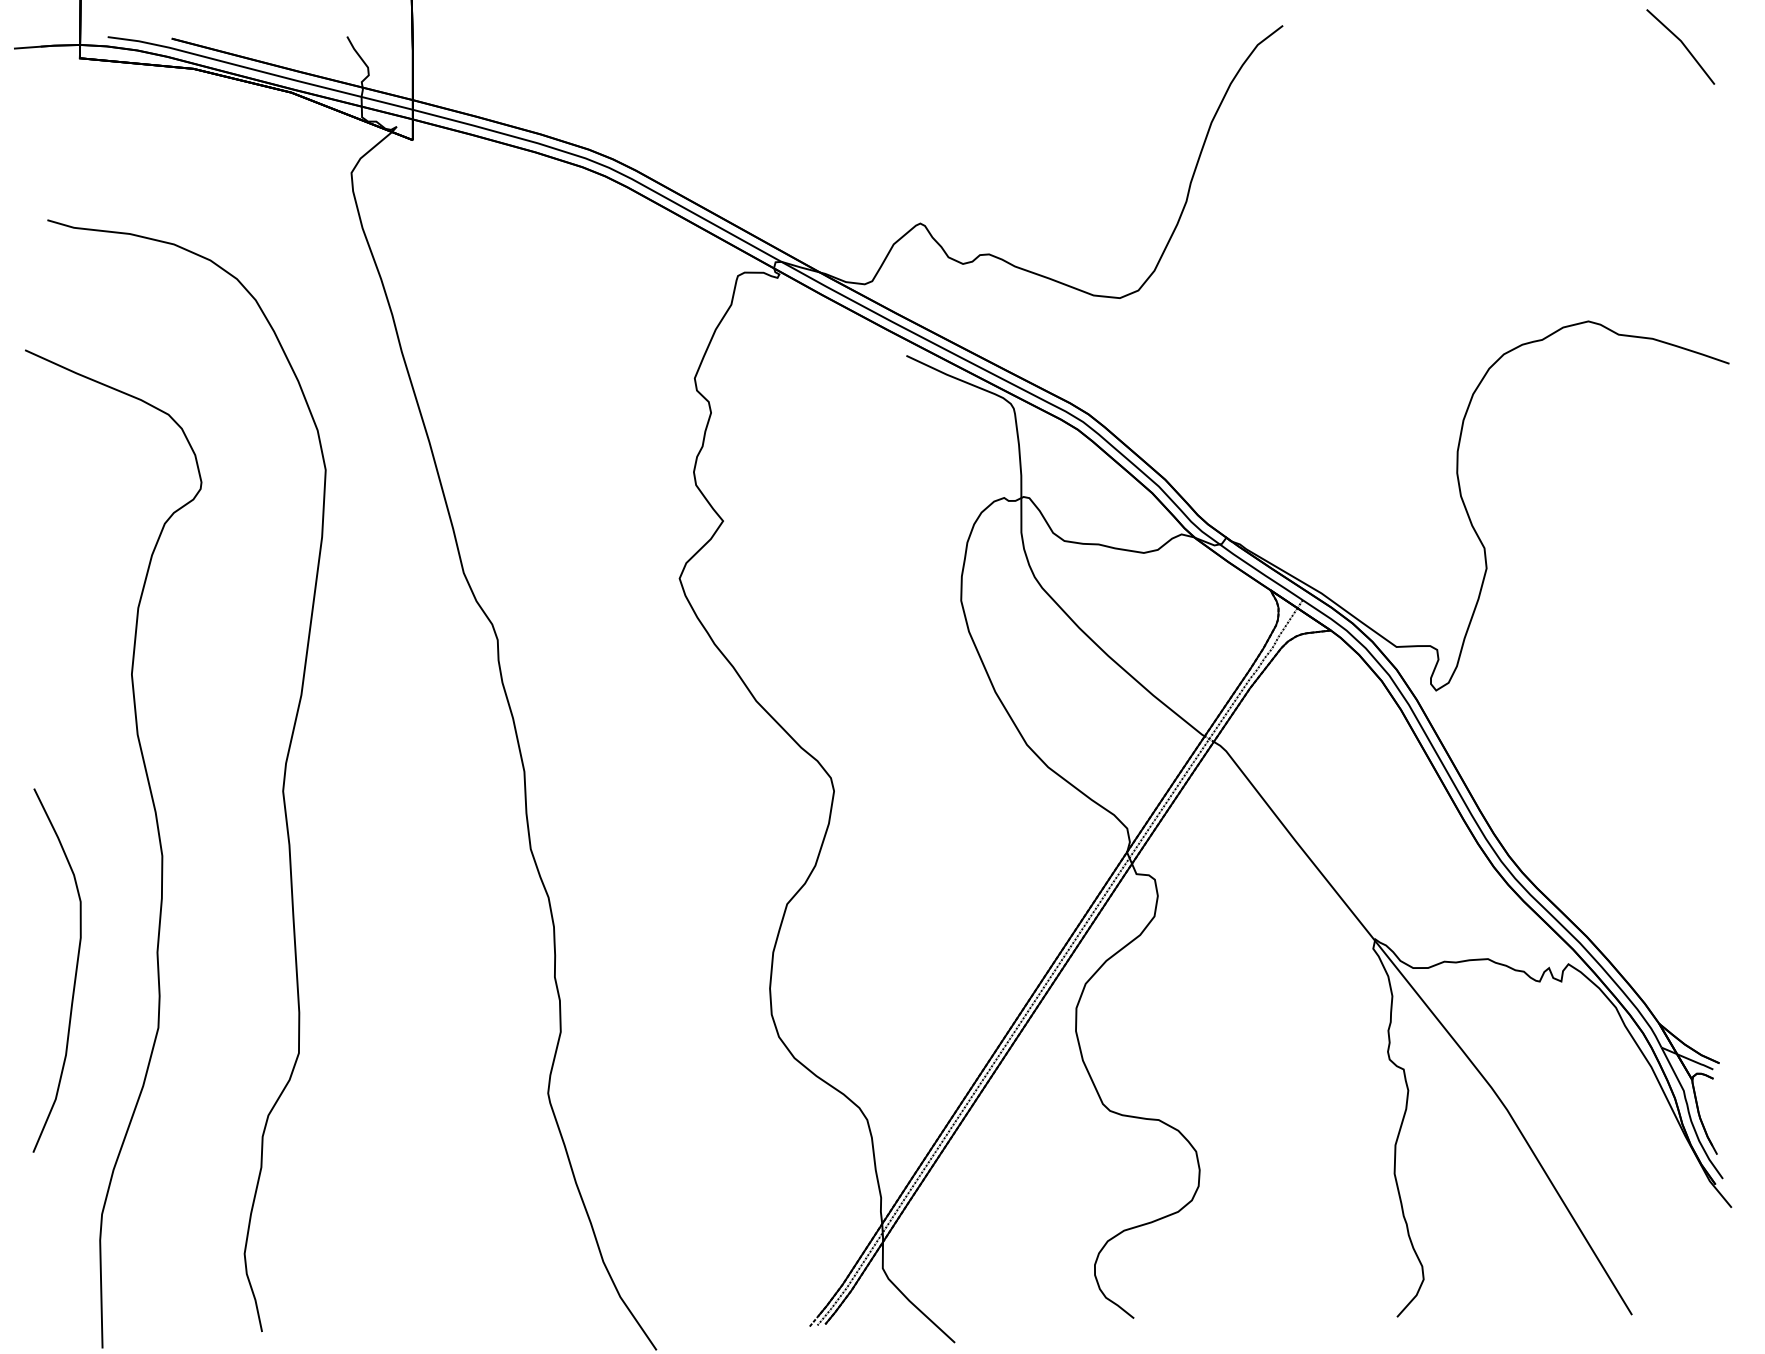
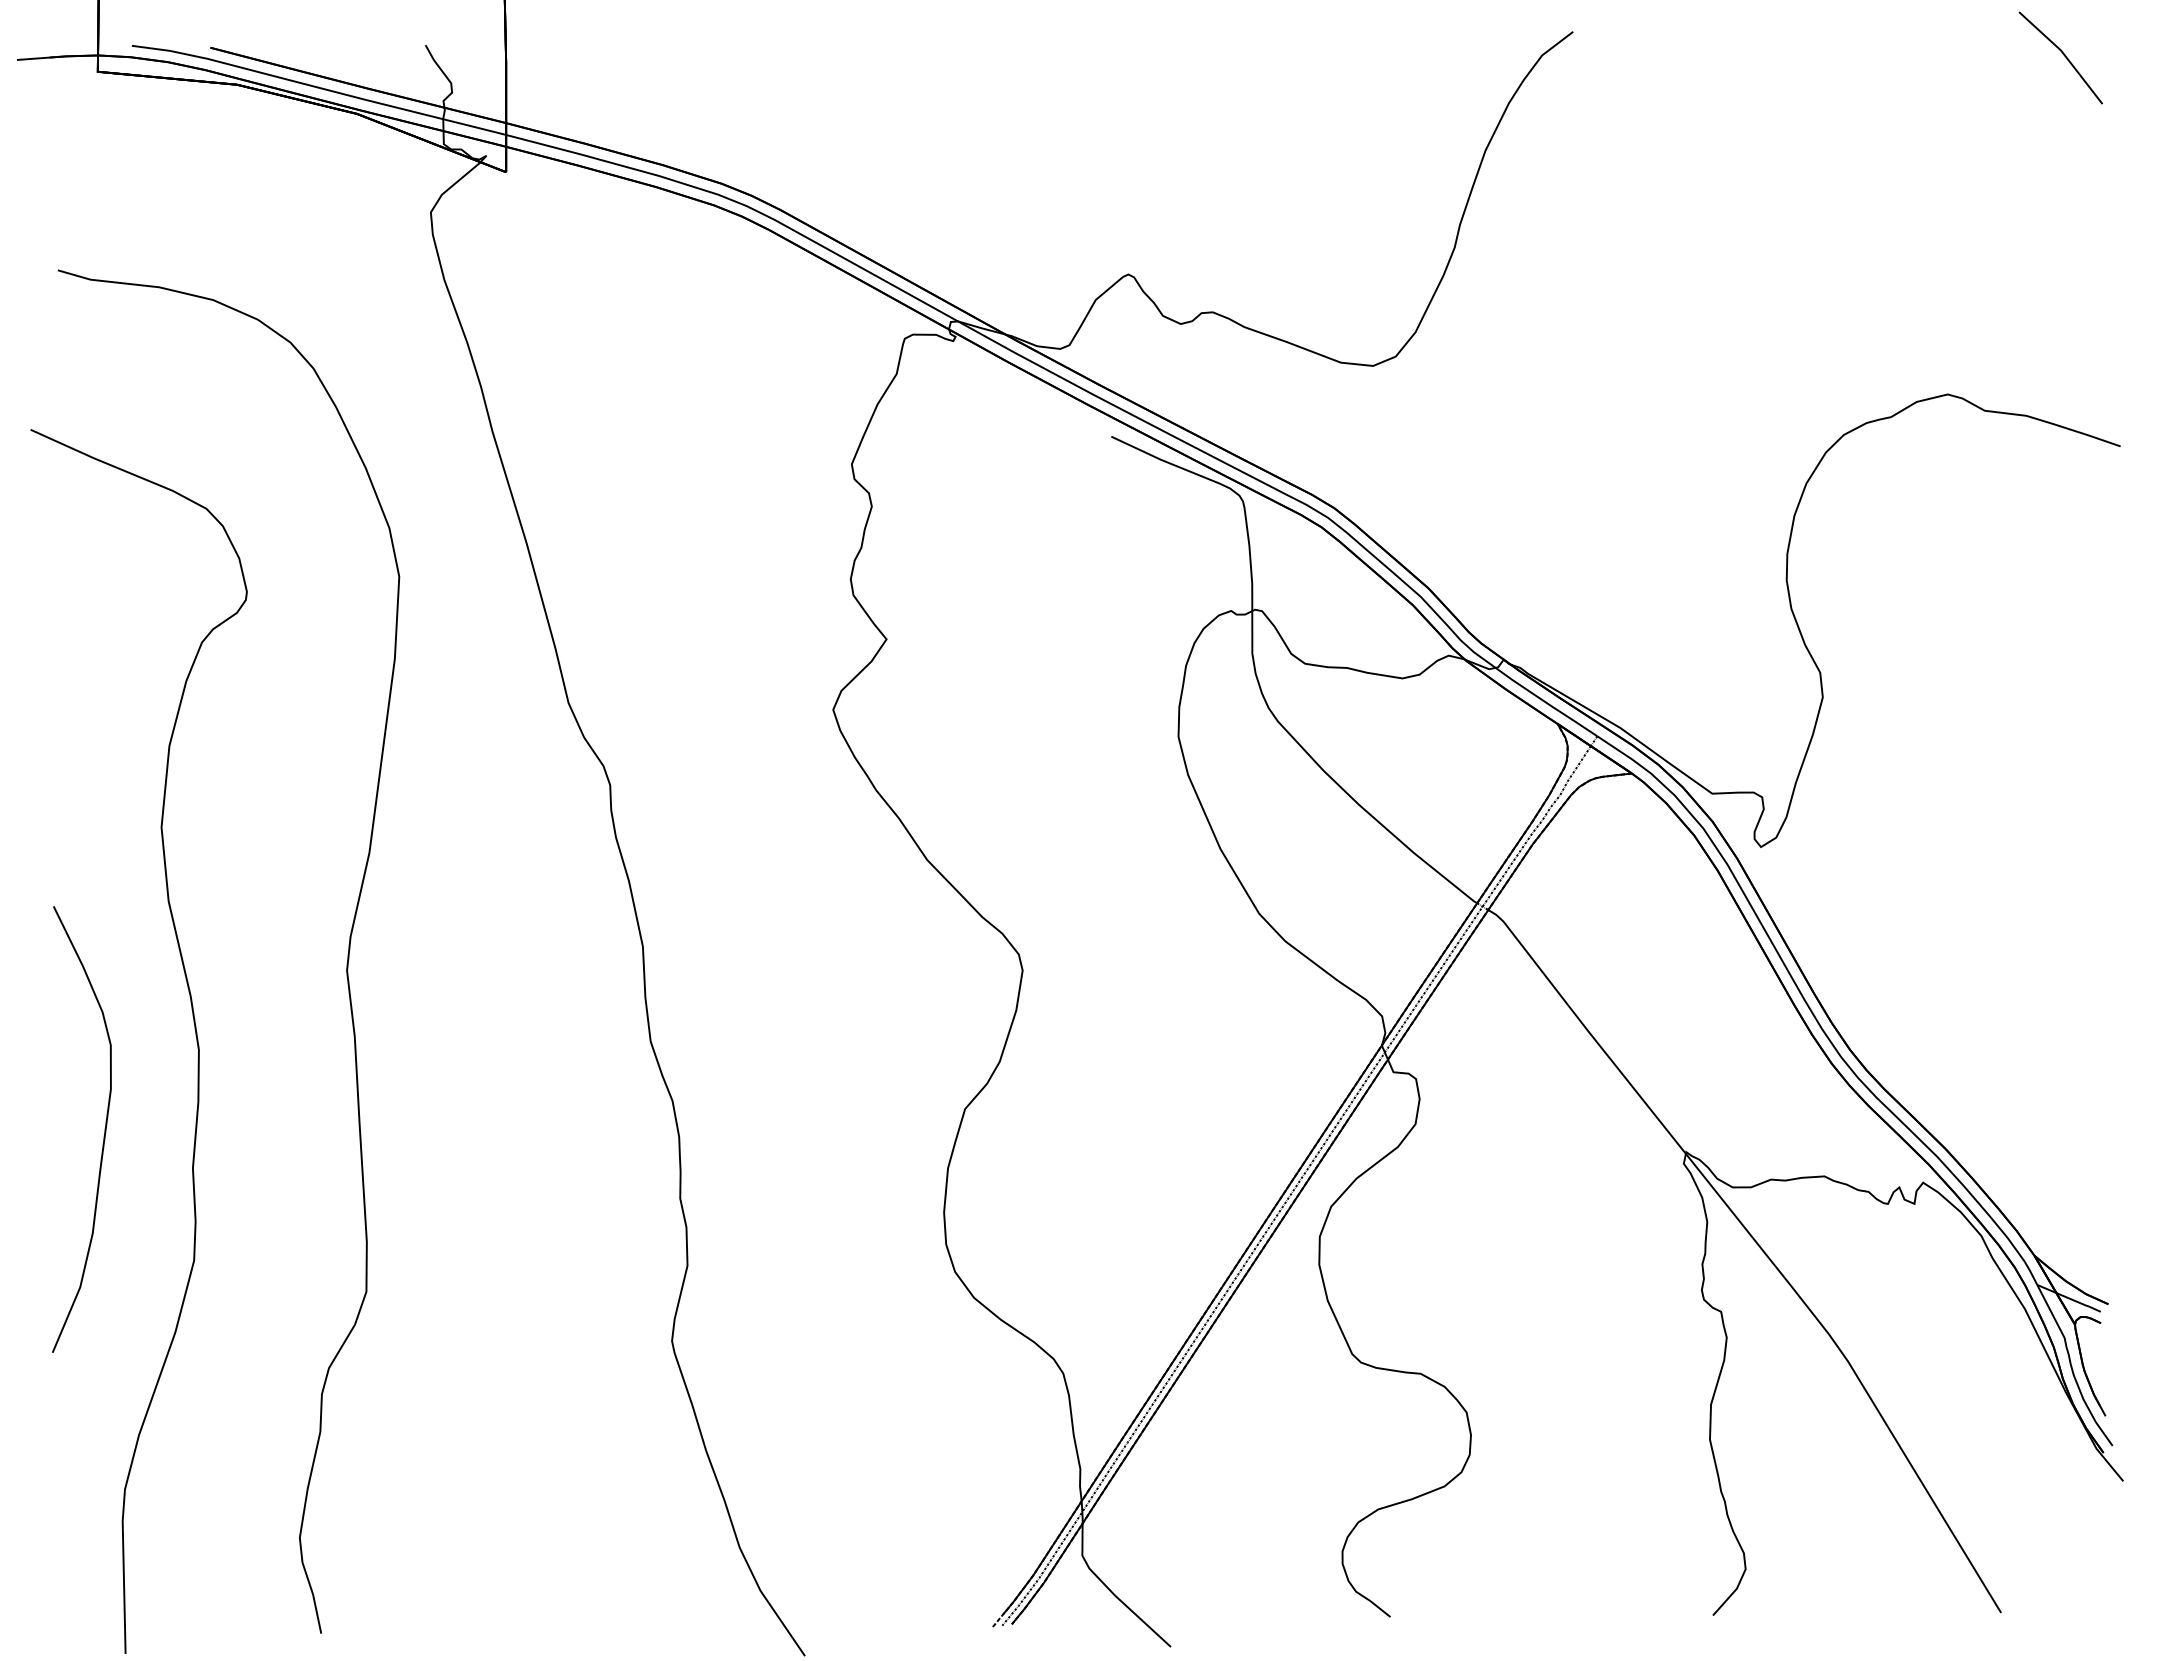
curve: (75, 970) -> (104, 1129), moved

